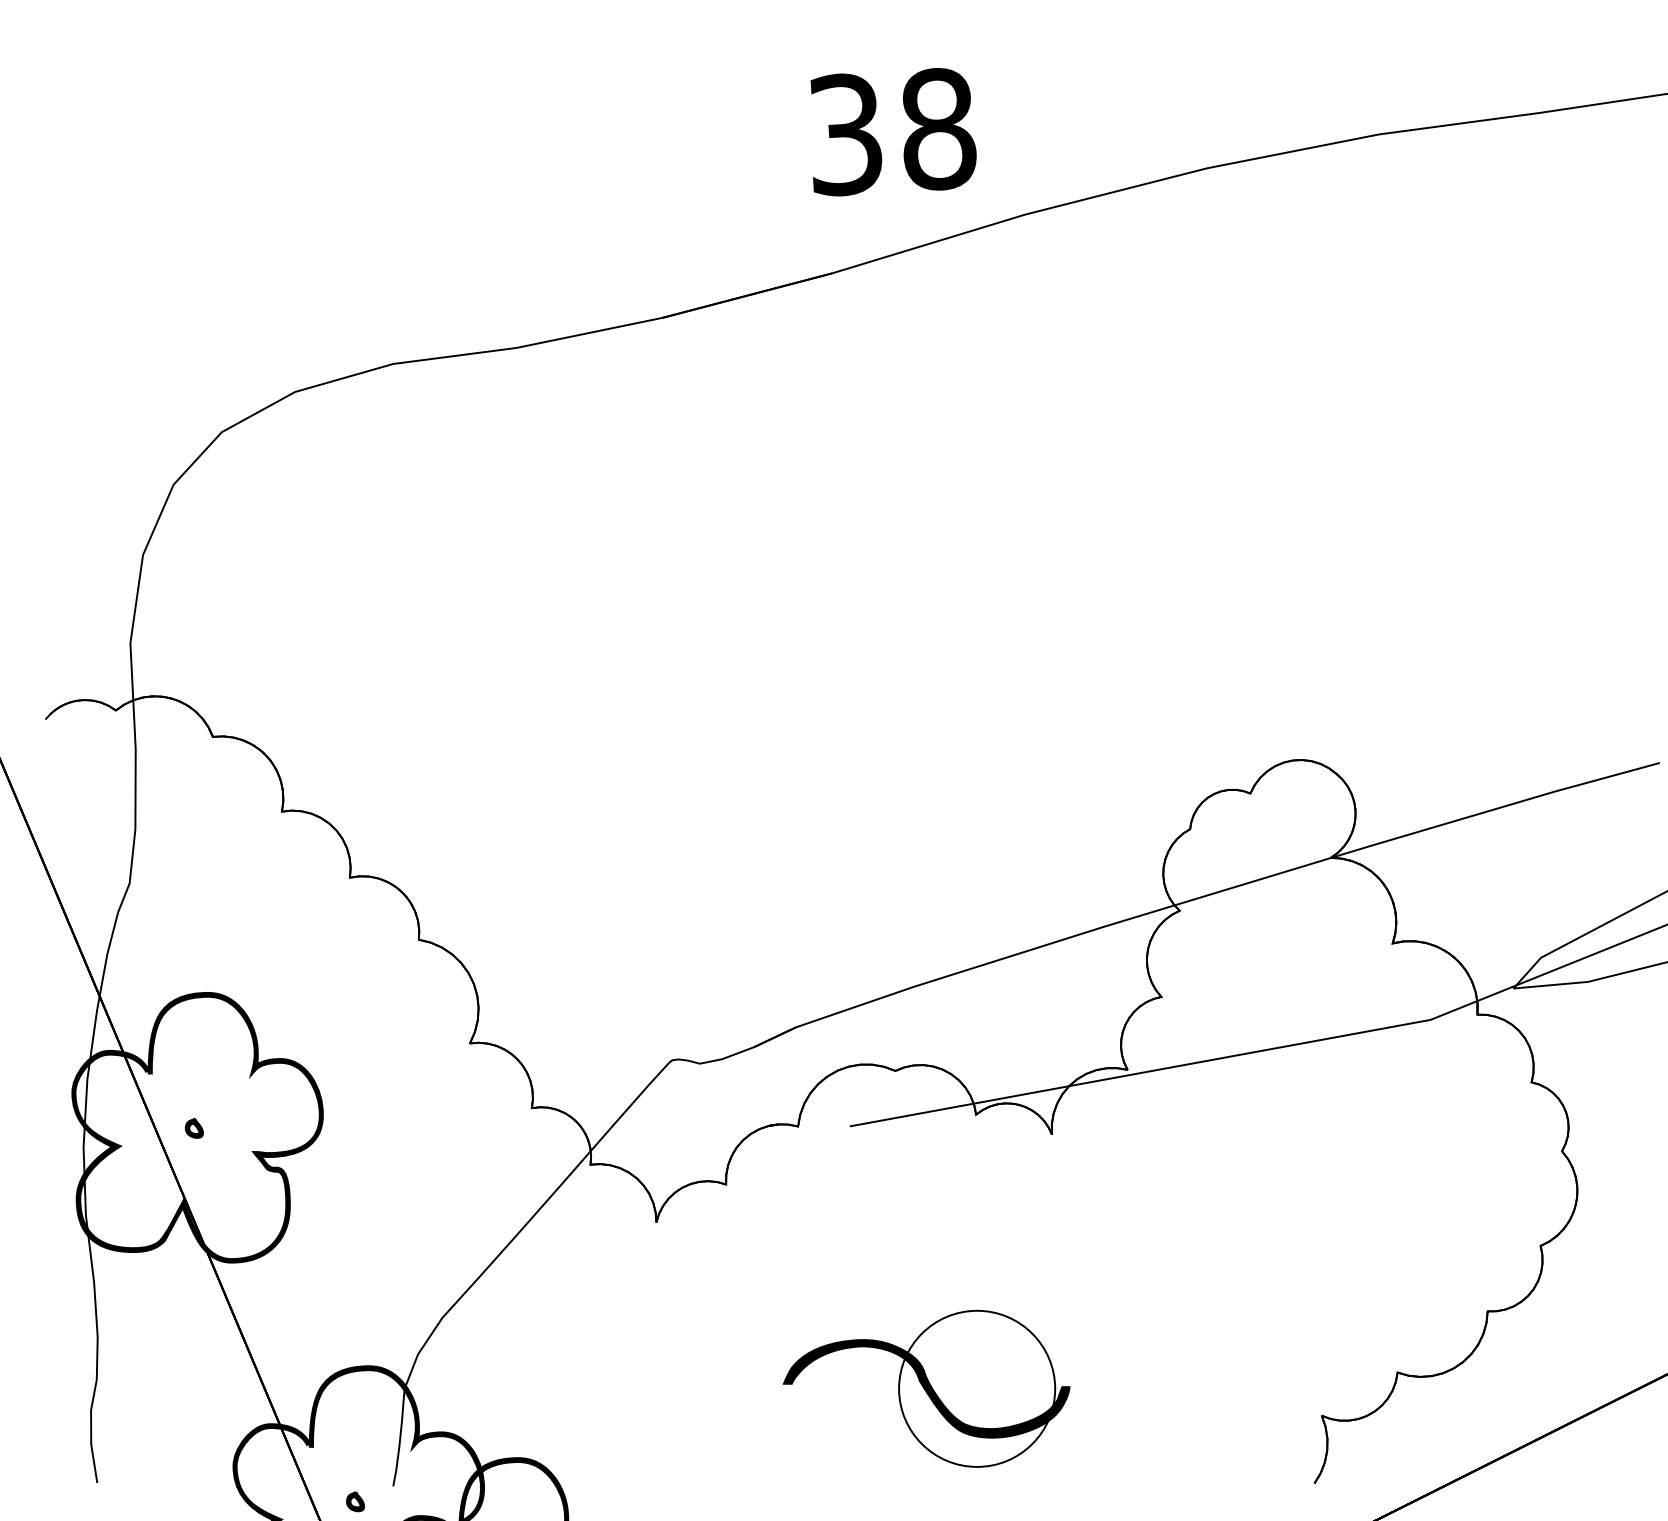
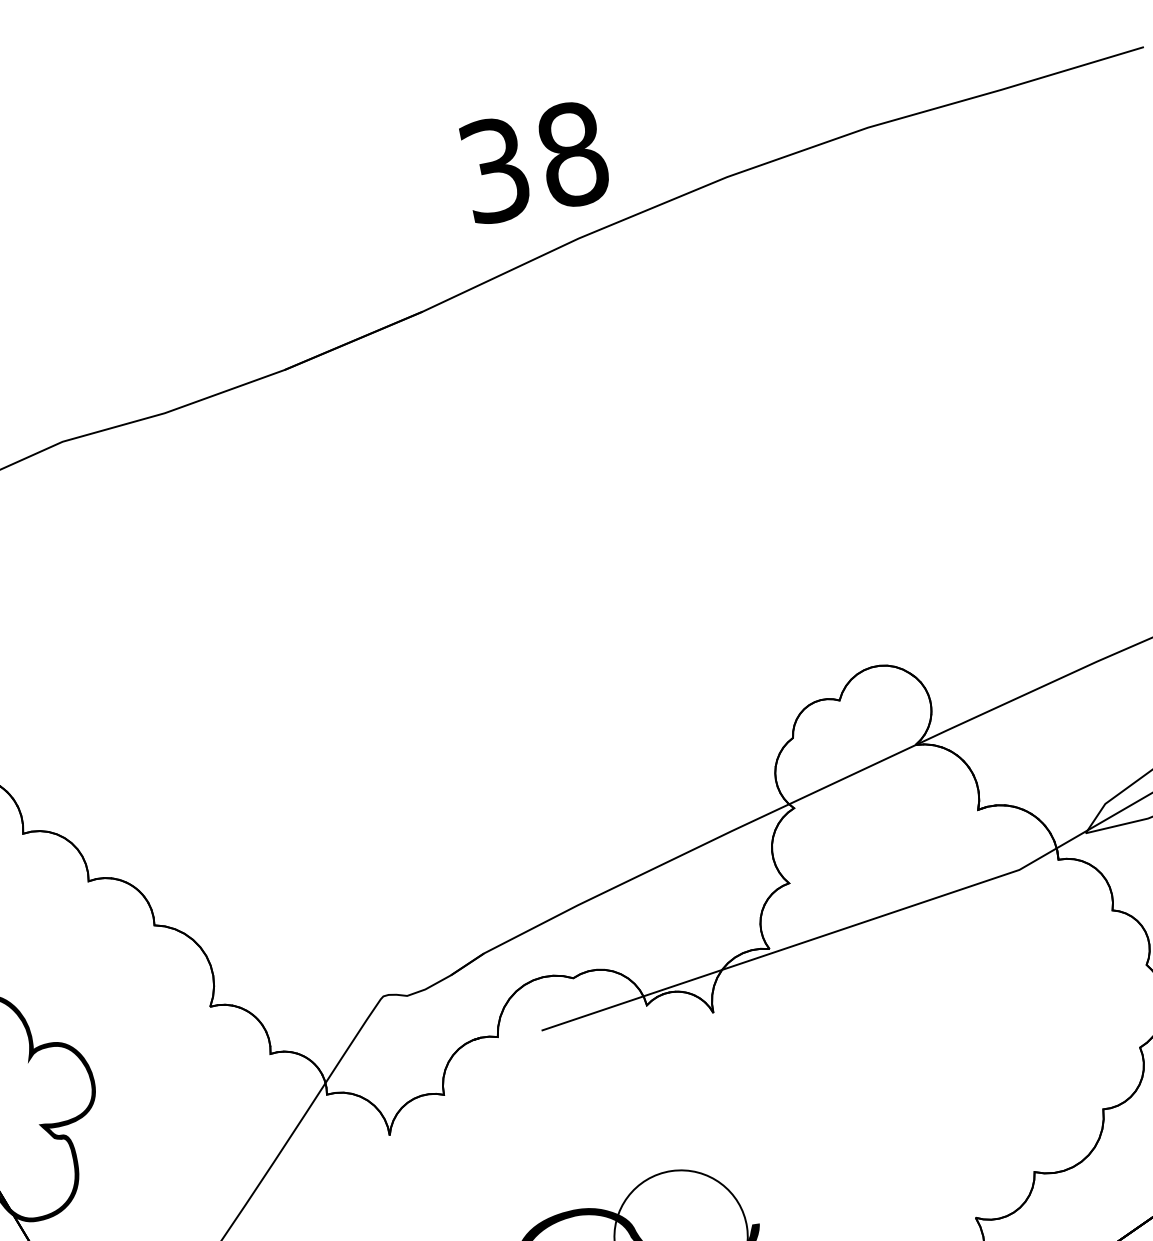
text: (893, 132) -> (535, 162), moved

